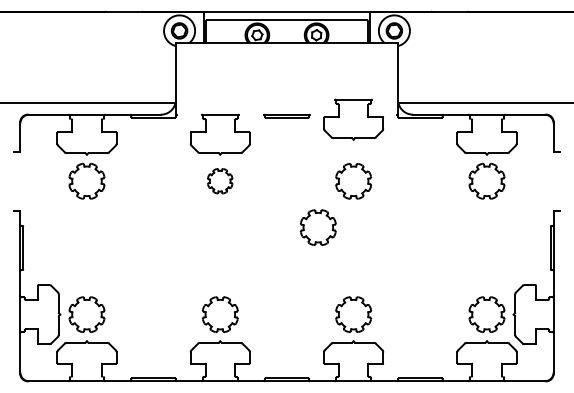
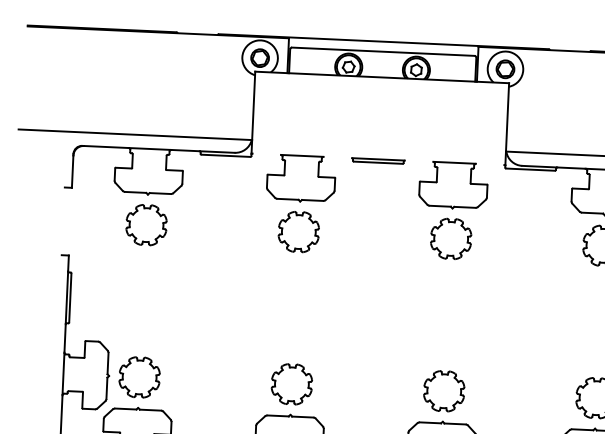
part: (353, 119) -> (453, 185), moved
part: (219, 180) -> (297, 231), size x1.43
part: (317, 227) -> (407, 289), removed

